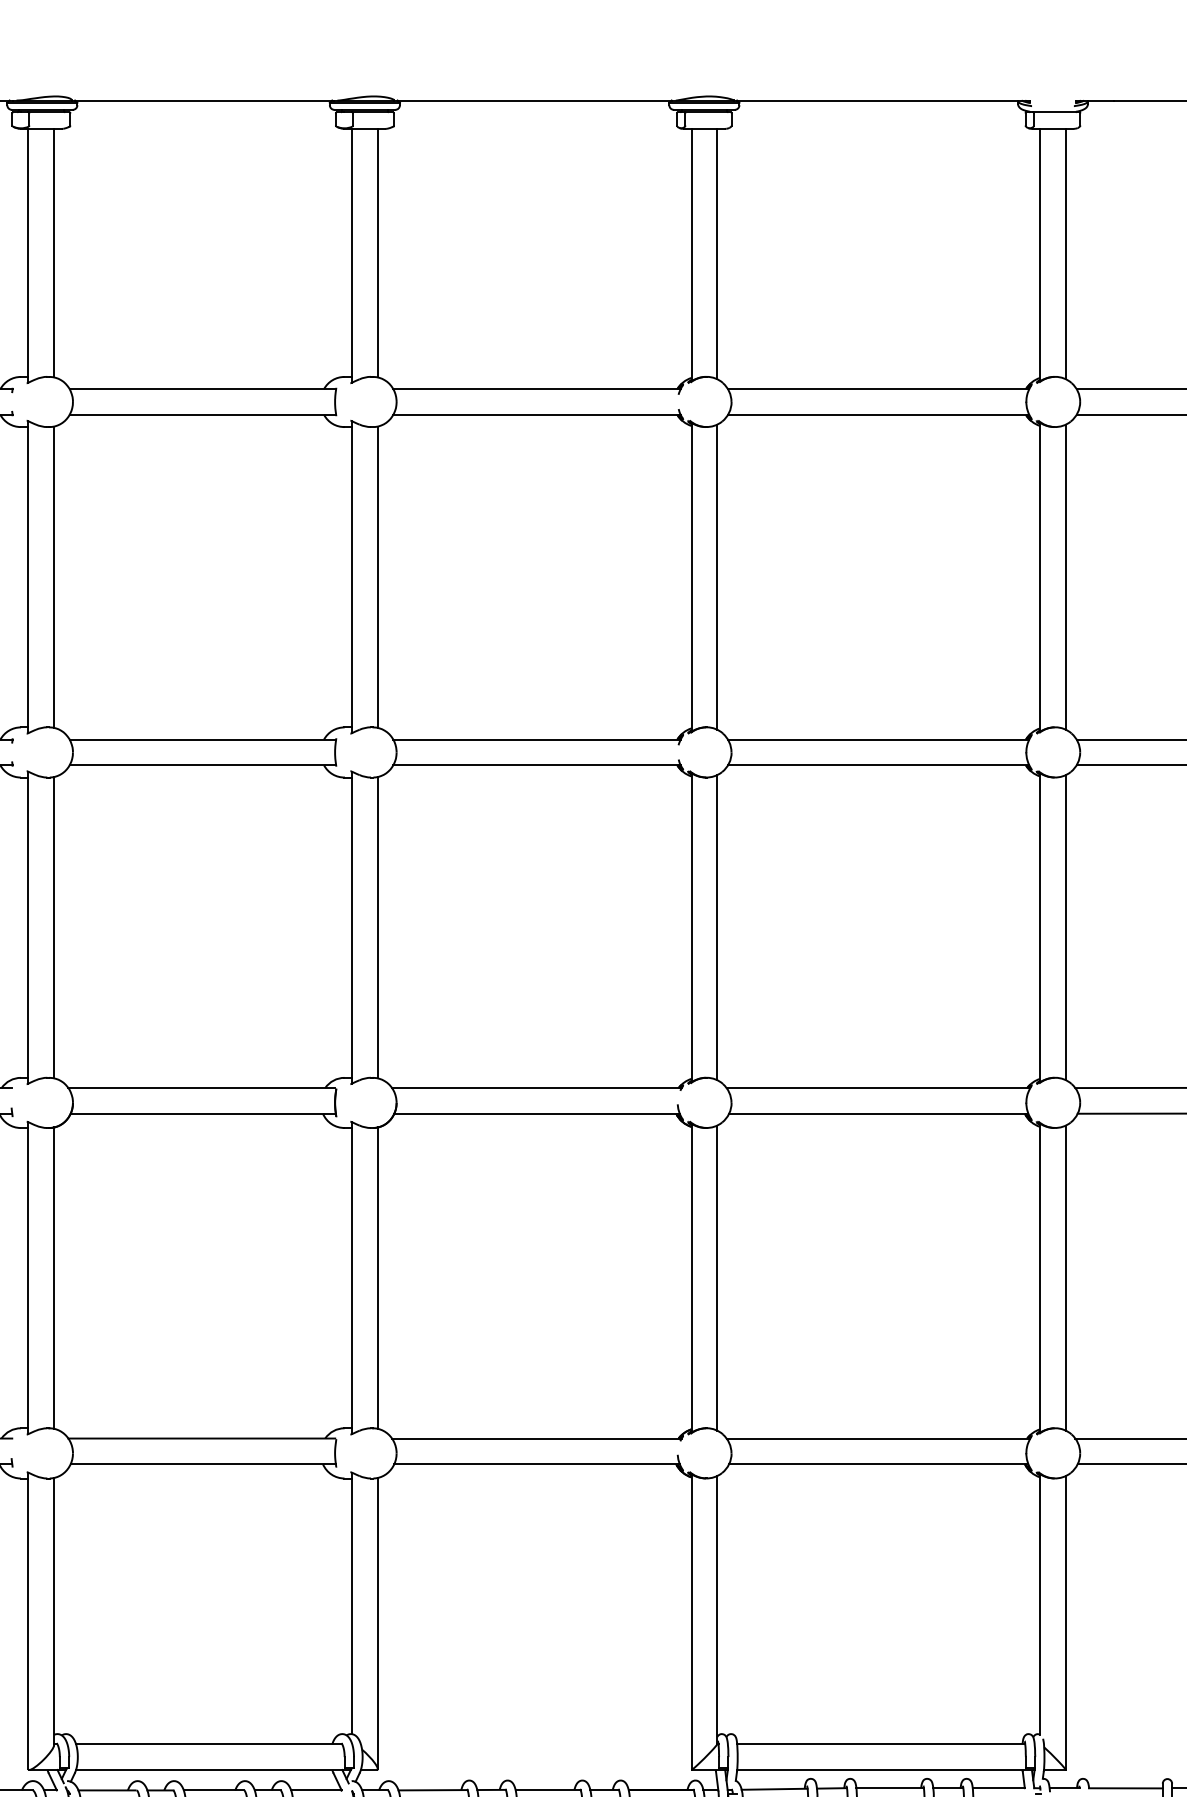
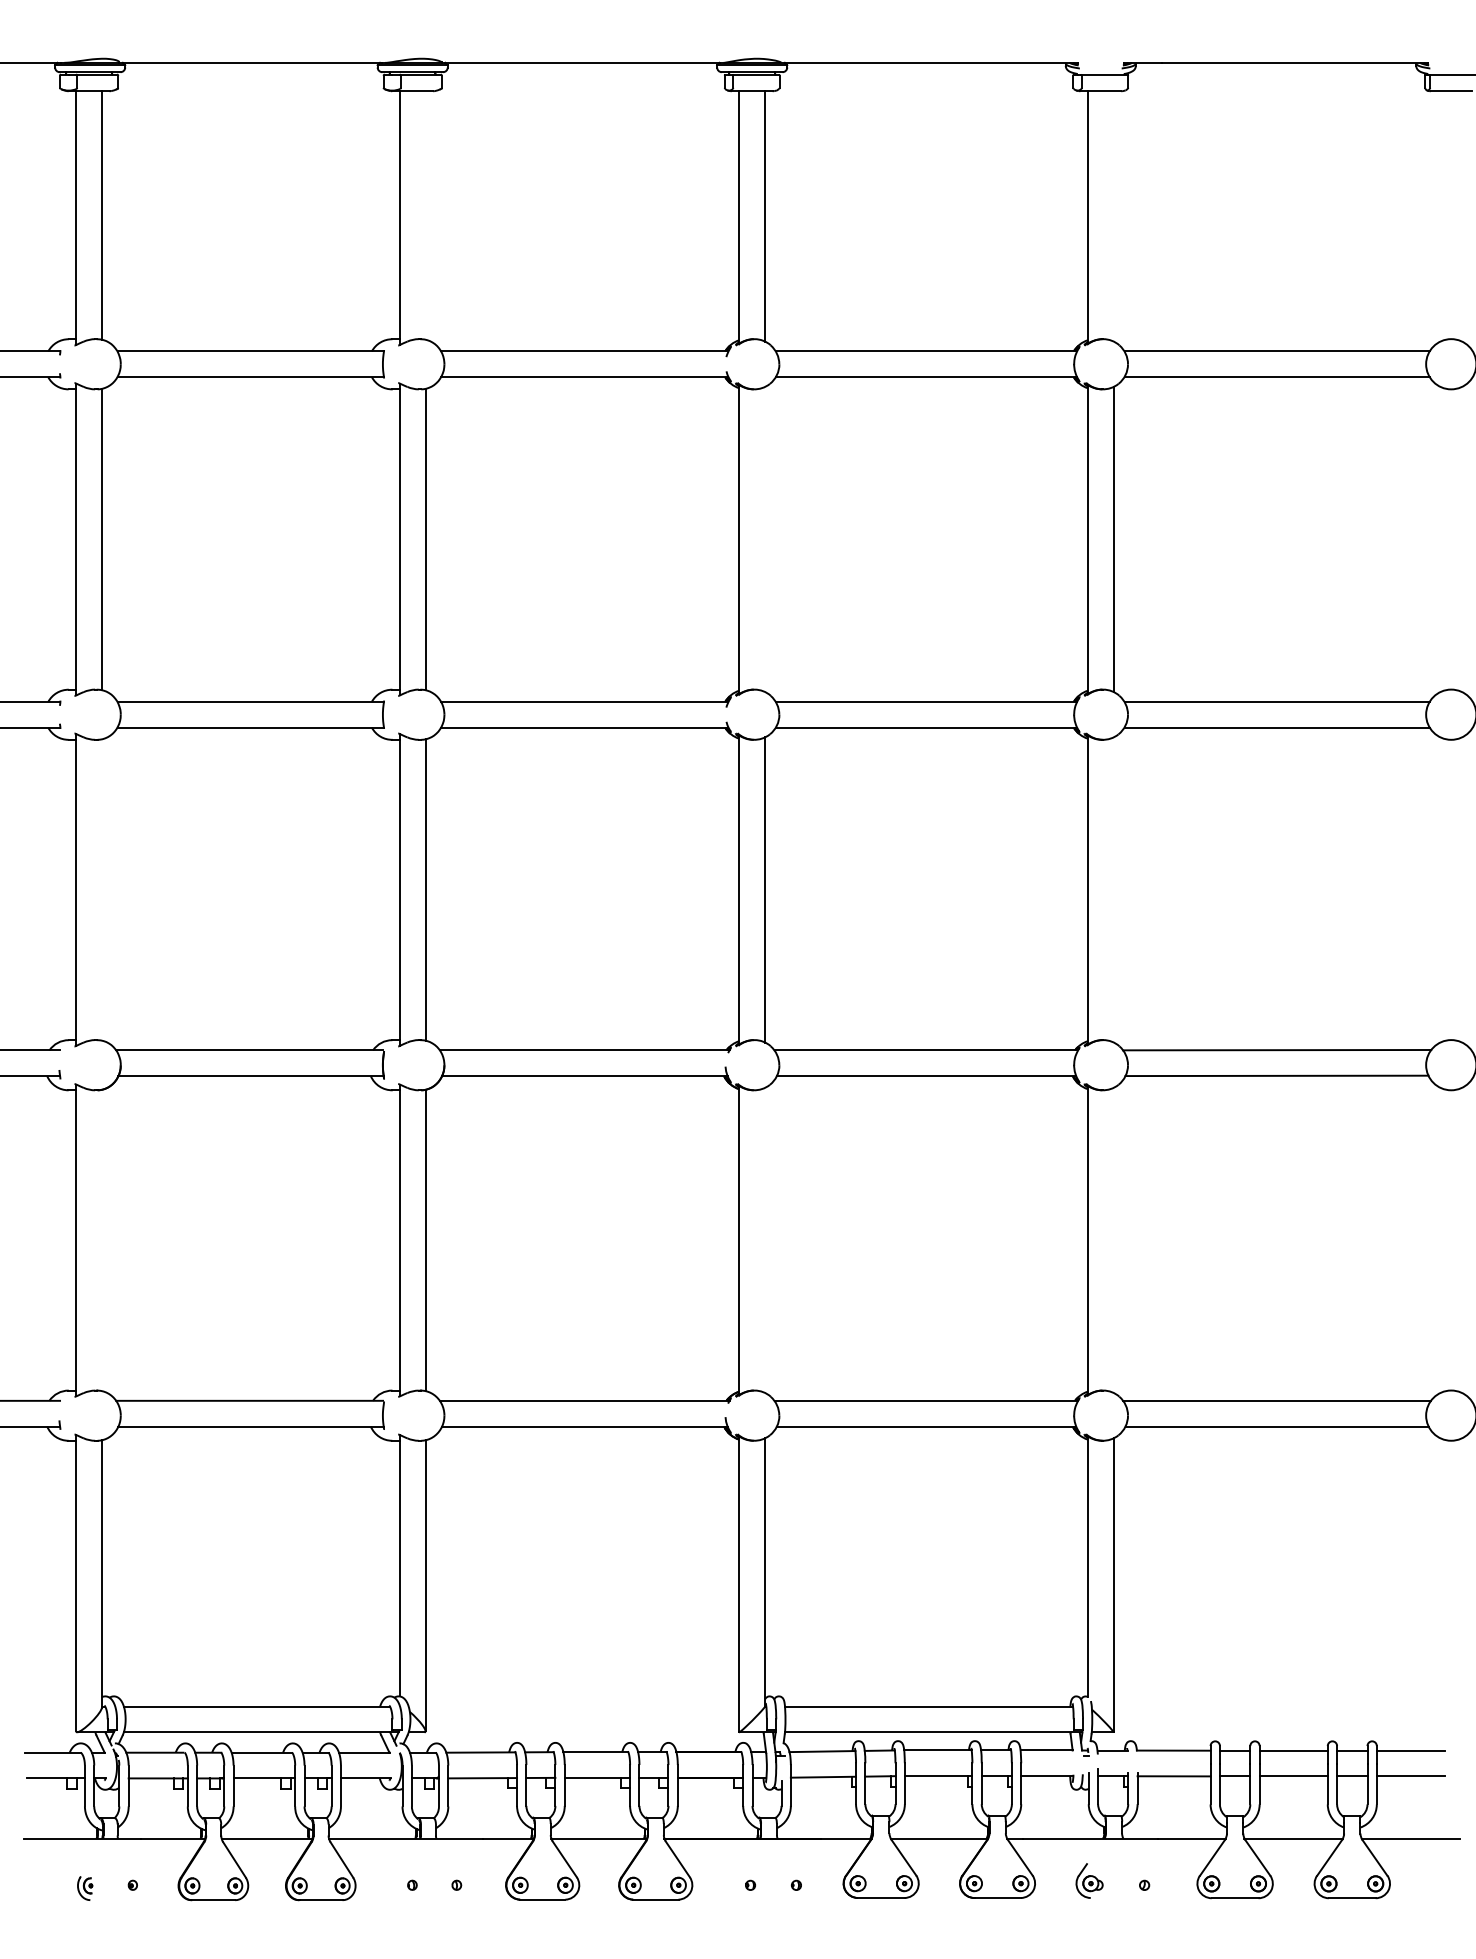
line: (377, 253) -> (425, 215), removed
line: (1065, 254) -> (1113, 216), removed
line: (717, 577) -> (765, 539), removed
line: (53, 927) -> (101, 889), removed
line: (1065, 927) -> (1113, 889), removed
line: (717, 1277) -> (765, 1239), removed
line: (1065, 1277) -> (1113, 1239), removed
line: (53, 1278) -> (101, 1240), removed

